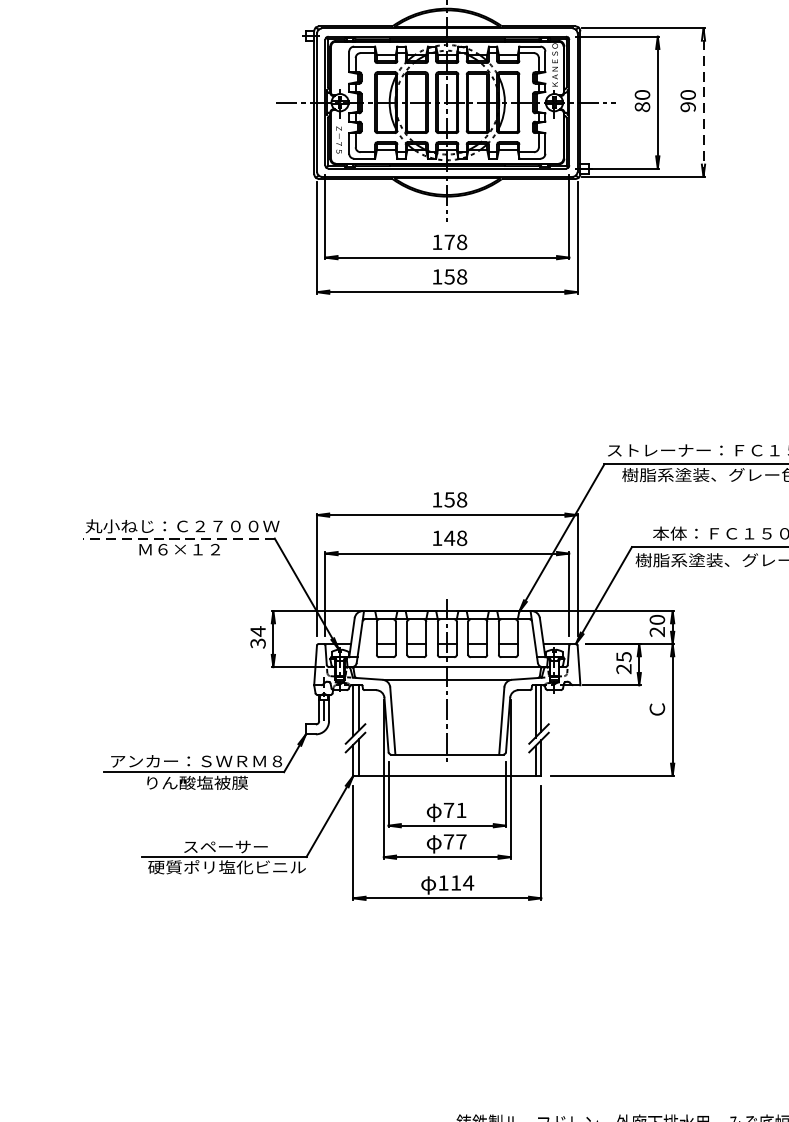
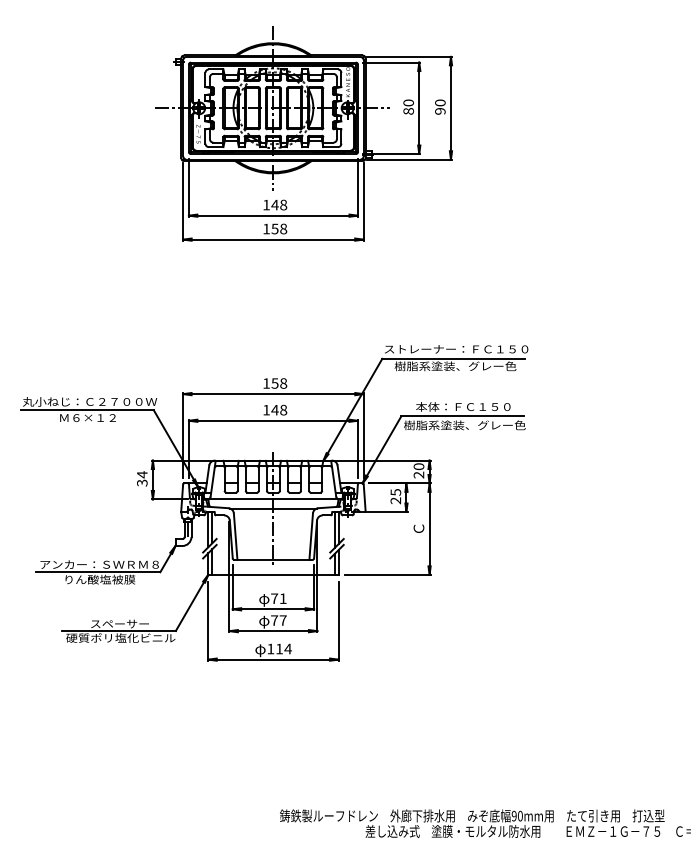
line: (702, 101) -> (450, 107), dashed -> solid
text: (448, 241) -> (274, 204), 178 -> 148
line: (177, 538) -> (86, 410), dashed -> solid

